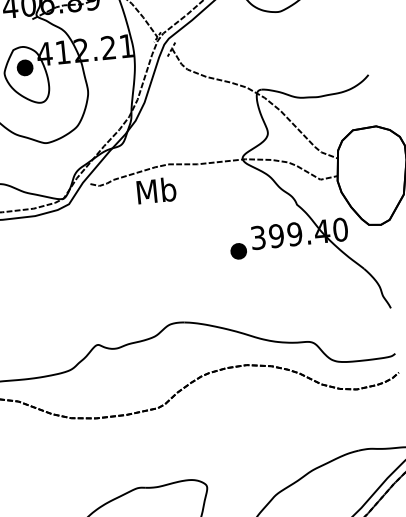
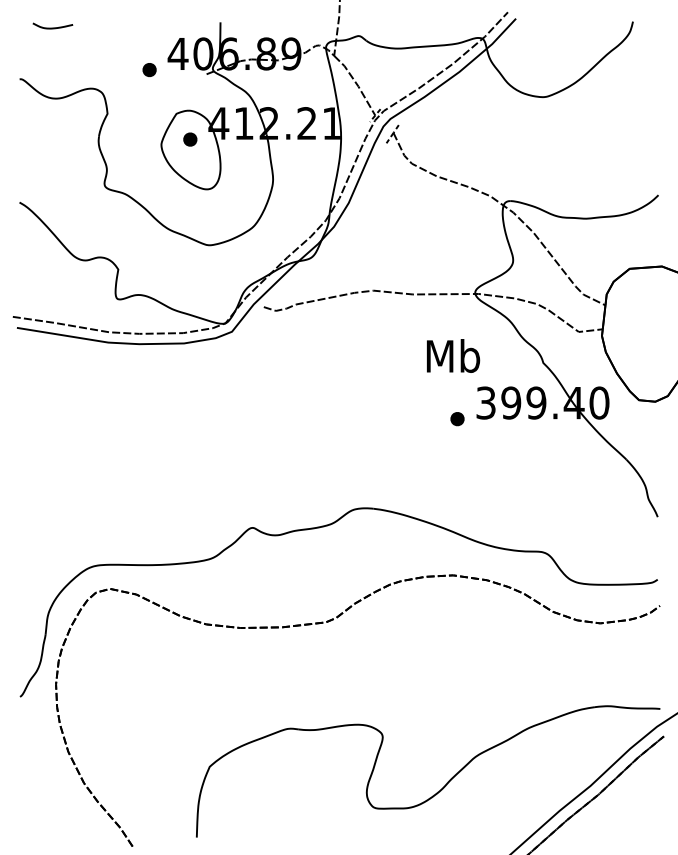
part: (25, 67) -> (190, 139), size x0.62
text: (156, 190) -> (453, 355), moved
part: (238, 251) -> (457, 419), size x0.62

